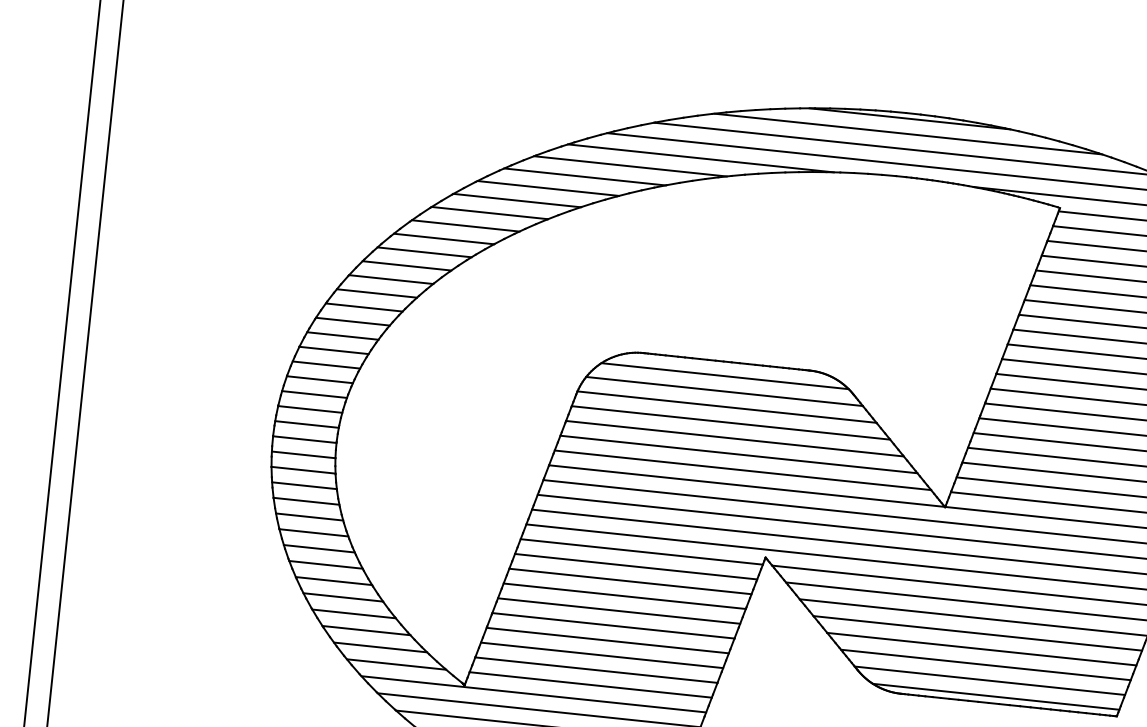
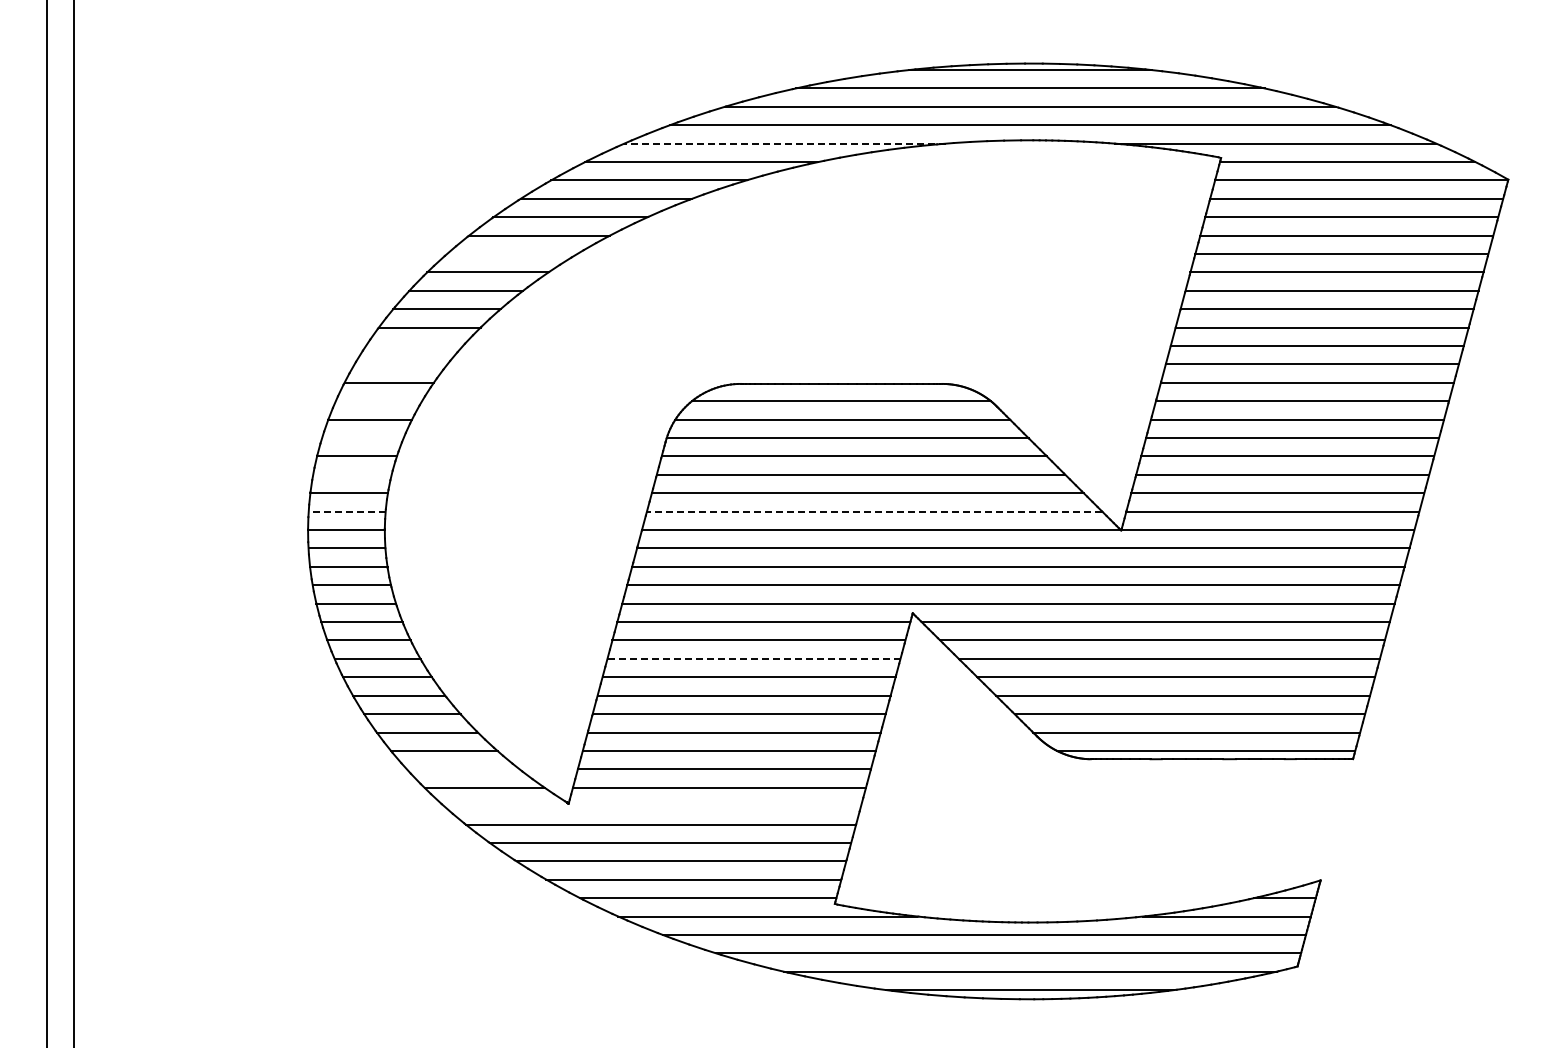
line: (701, 158) -> (785, 143), solid -> dashed
line: (465, 226) -> (512, 254), removed
line: (376, 293) -> (413, 346), removed
line: (363, 307) -> (400, 364), removed
line: (342, 336) -> (378, 401), removed
line: (326, 365) -> (362, 438), removed
line: (314, 394) -> (352, 474), removed
line: (306, 424) -> (346, 511), solid -> dashed
line: (742, 470) -> (874, 511), solid -> dashed
line: (630, 581) -> (754, 658), solid -> dashed
line: (379, 647) -> (462, 769), removed
line: (533, 694) -> (652, 806), removed

